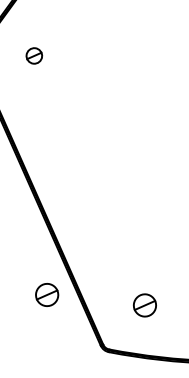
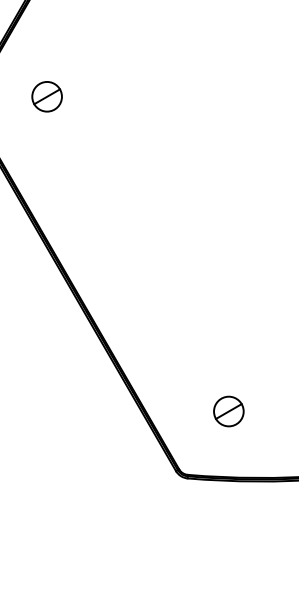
part: (33, 55) -> (46, 96), size x1.43
part: (46, 294) -> (97, 411), removed

